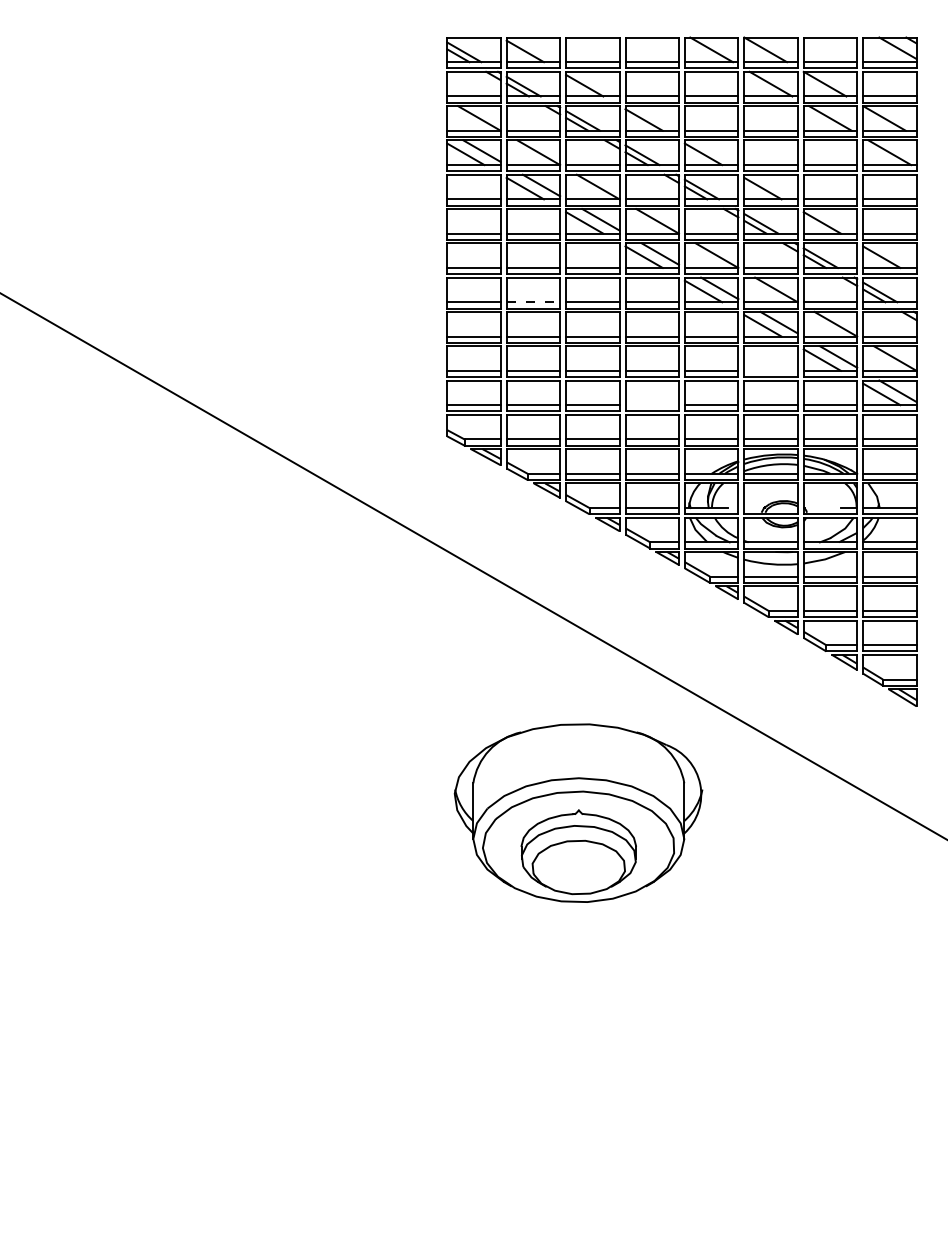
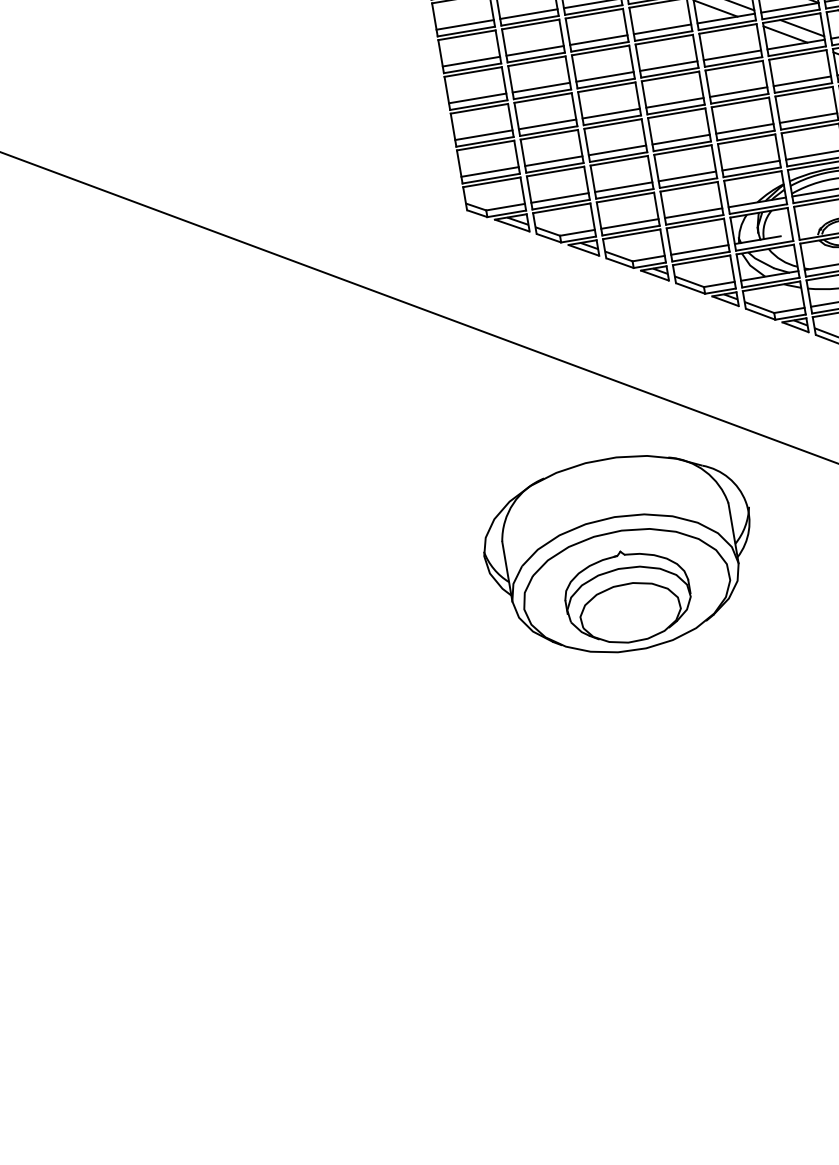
line: (533, 302) -> (535, 51), dashed -> solid
line: (770, 370) -> (801, 81), added
line: (651, 405) -> (680, 140), added
part: (578, 812) -> (620, 553), moved

